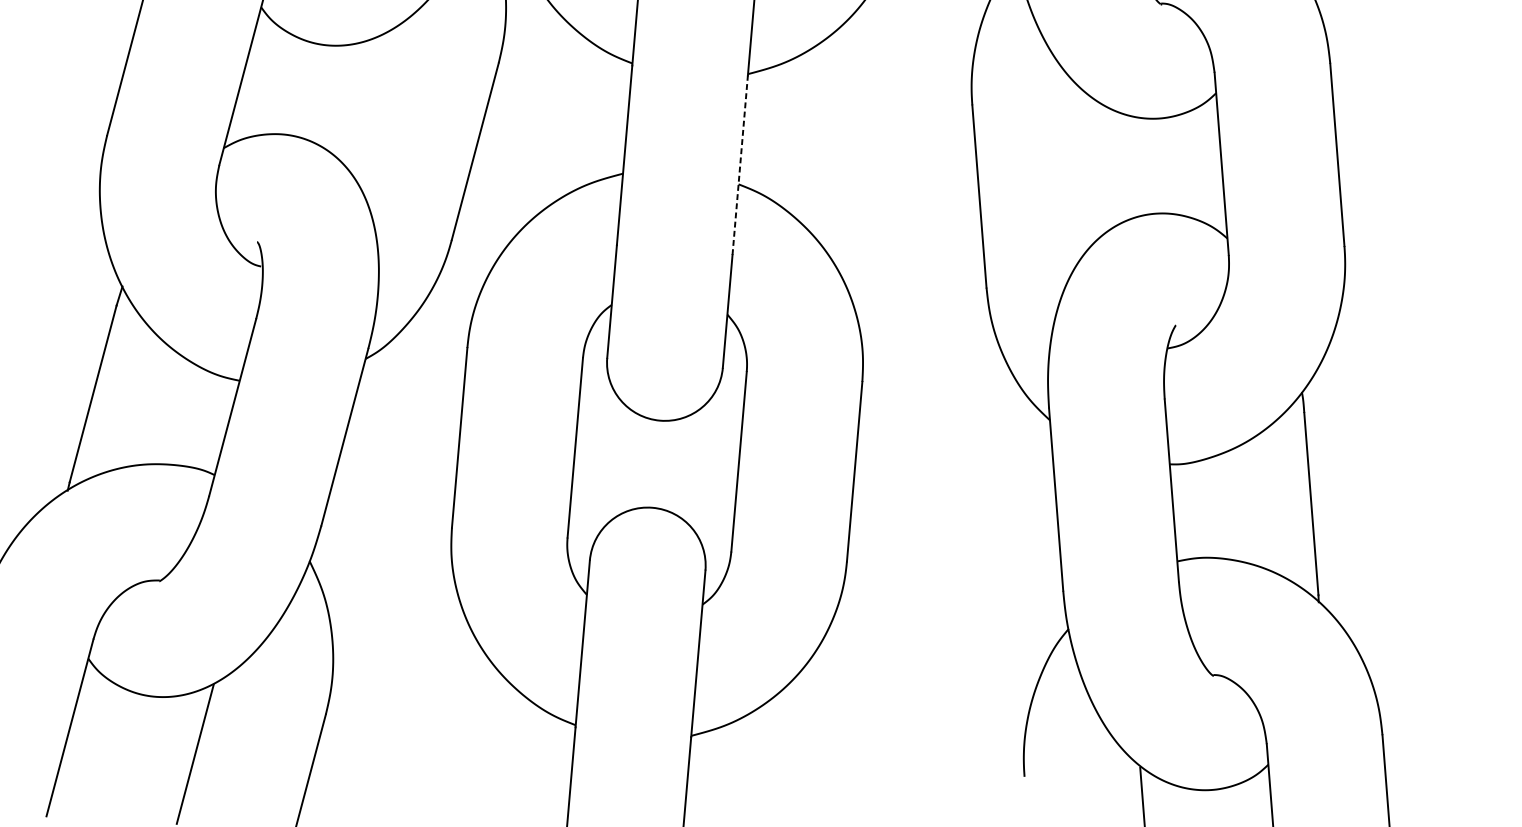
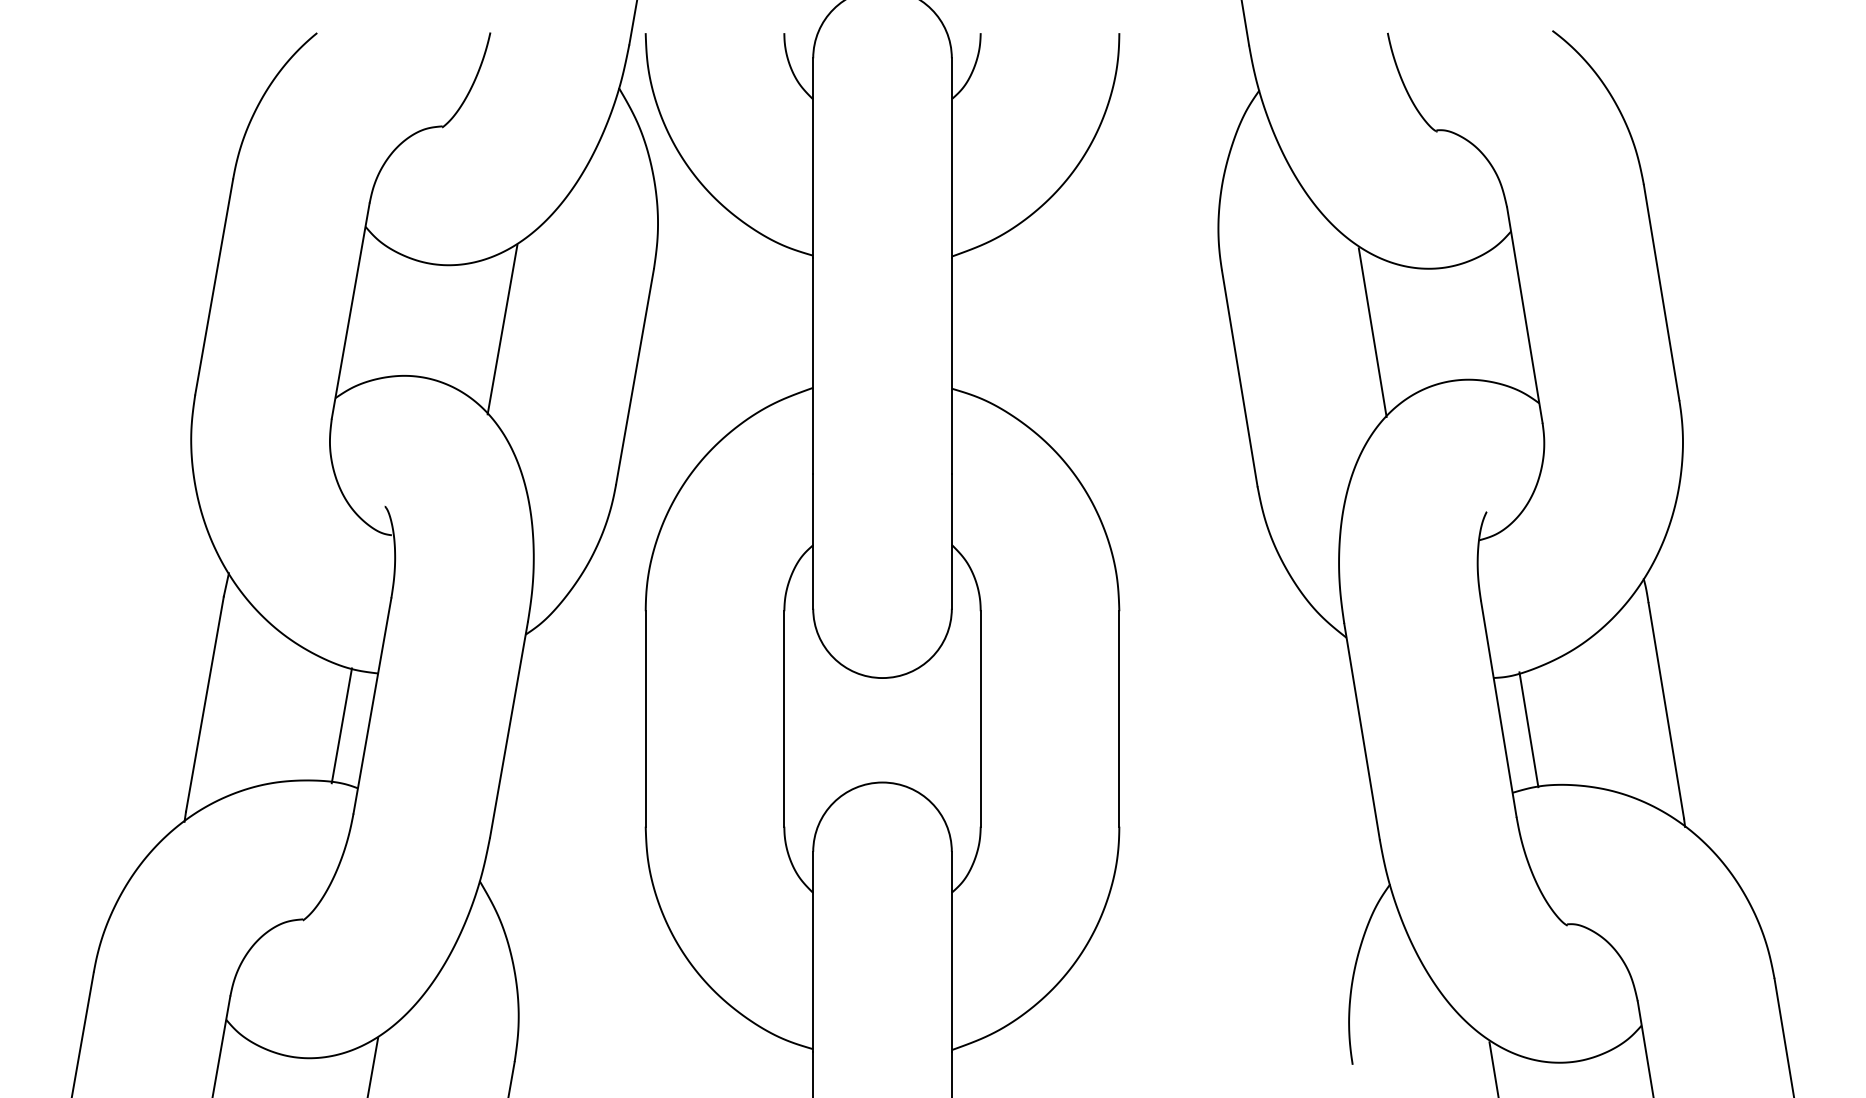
line: (368, 102) -> (502, 329), added
line: (739, 164) -> (951, 365), dashed -> solid
line: (1093, 167) -> (1372, 332), added
line: (205, 421) -> (341, 725), added
line: (1195, 509) -> (1528, 729), added

